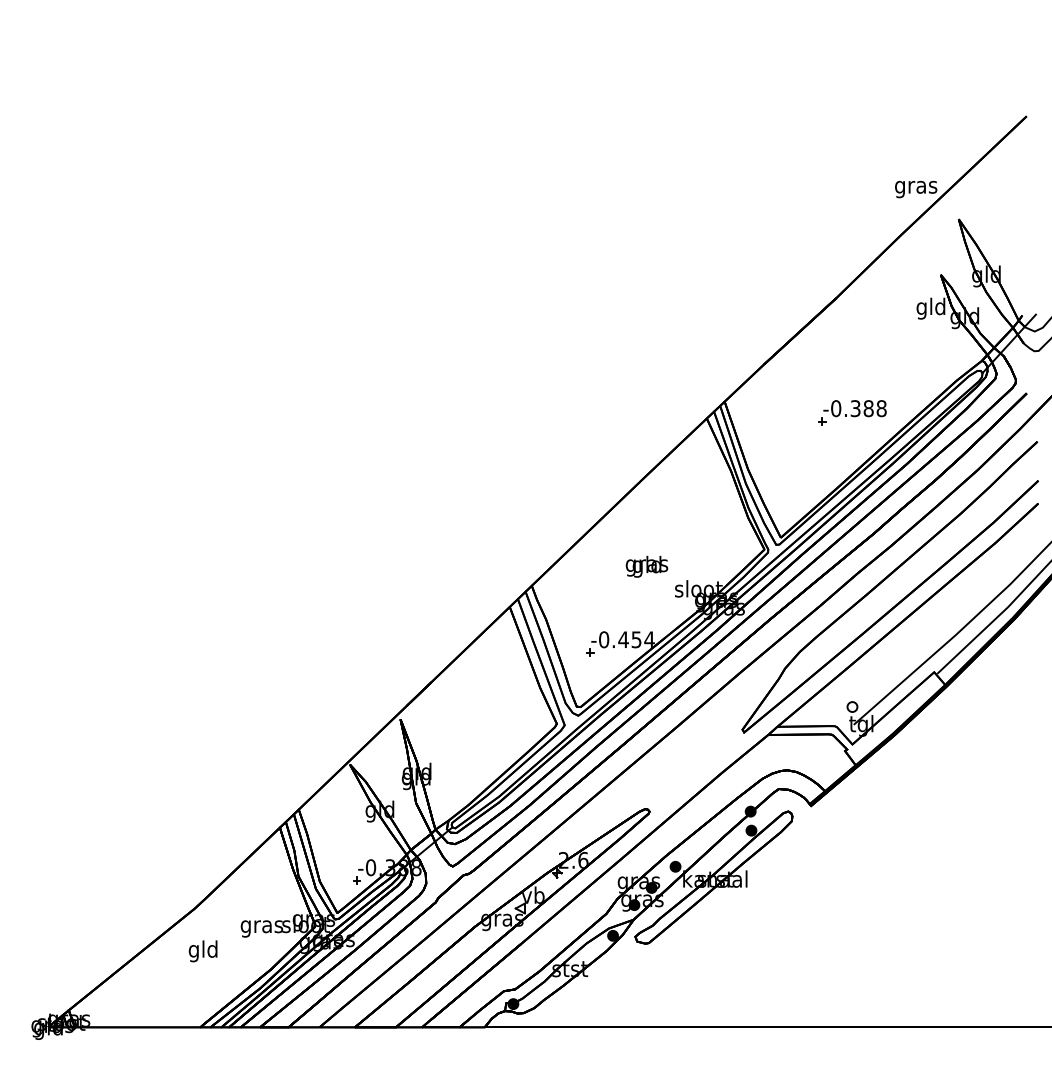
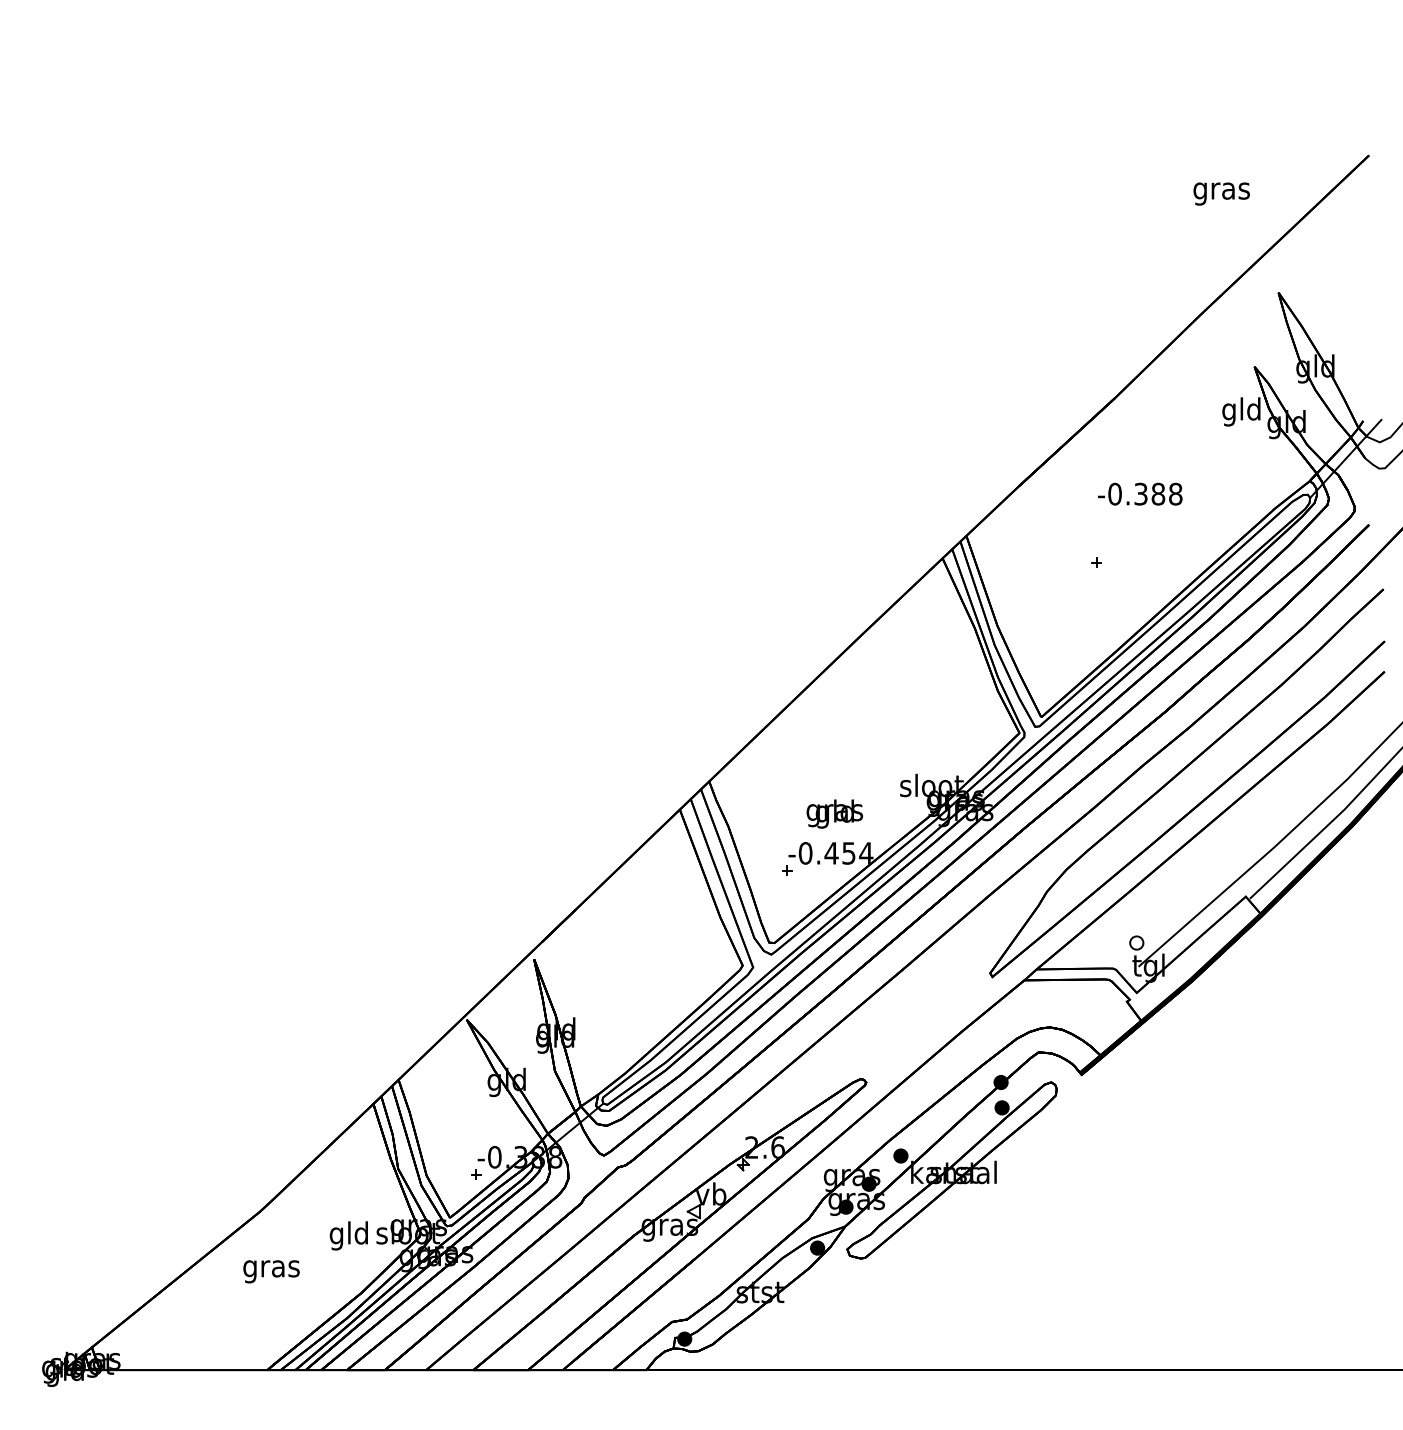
text: (916, 189) -> (1221, 193), moved
text: (855, 408) -> (1140, 493), moved
text: (646, 566) -> (834, 813), moved
text: (262, 926) -> (349, 1235), gras -> gld
text: (203, 951) -> (271, 1268), gld -> gras

